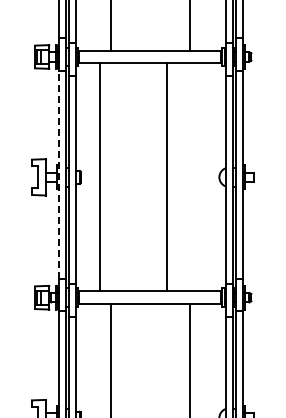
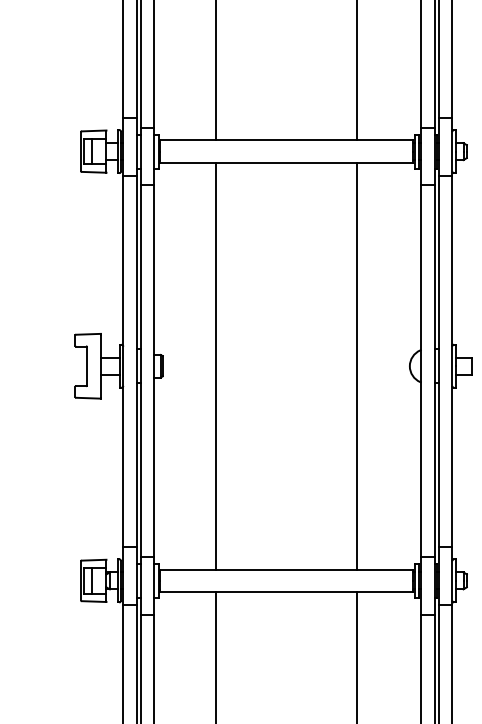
line: (58, 174) -> (122, 361), dashed -> solid
line: (99, 177) -> (215, 366), moved
line: (166, 177) -> (356, 366), moved

